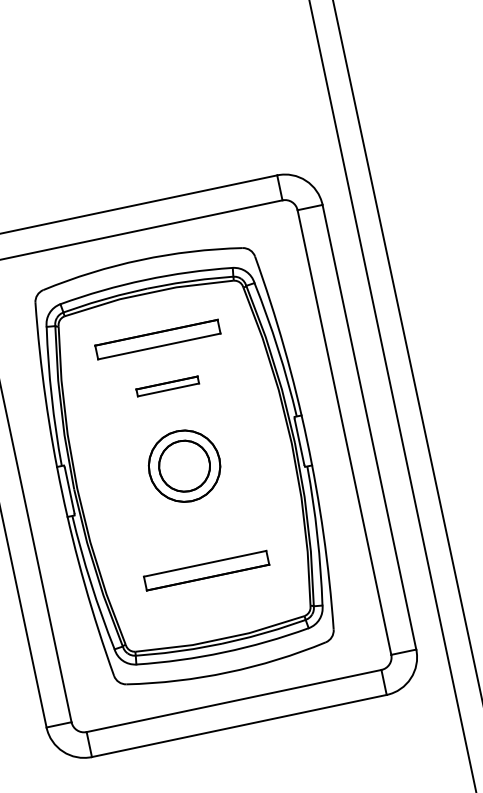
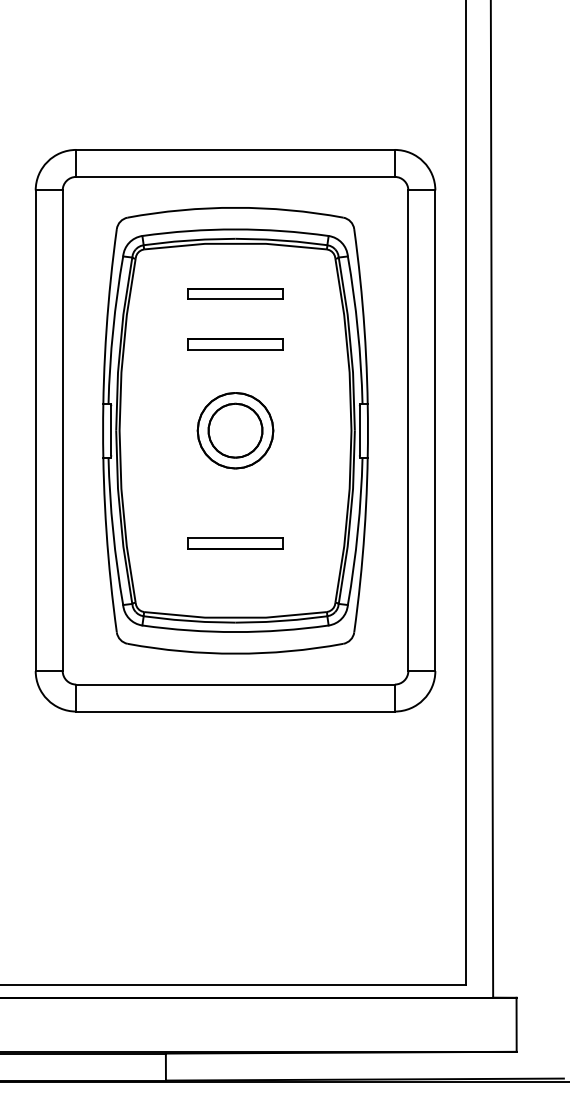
part: (157, 339) -> (235, 293), size x0.71
part: (167, 386) -> (235, 344), size x1.43
part: (206, 570) -> (235, 543), size x0.71

